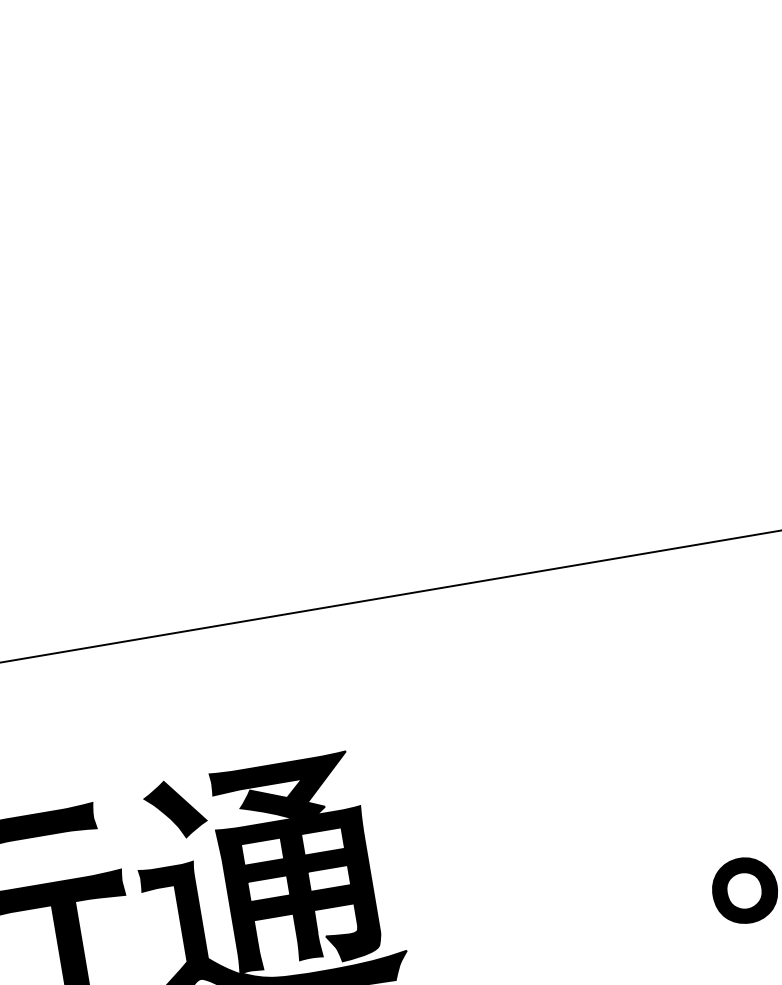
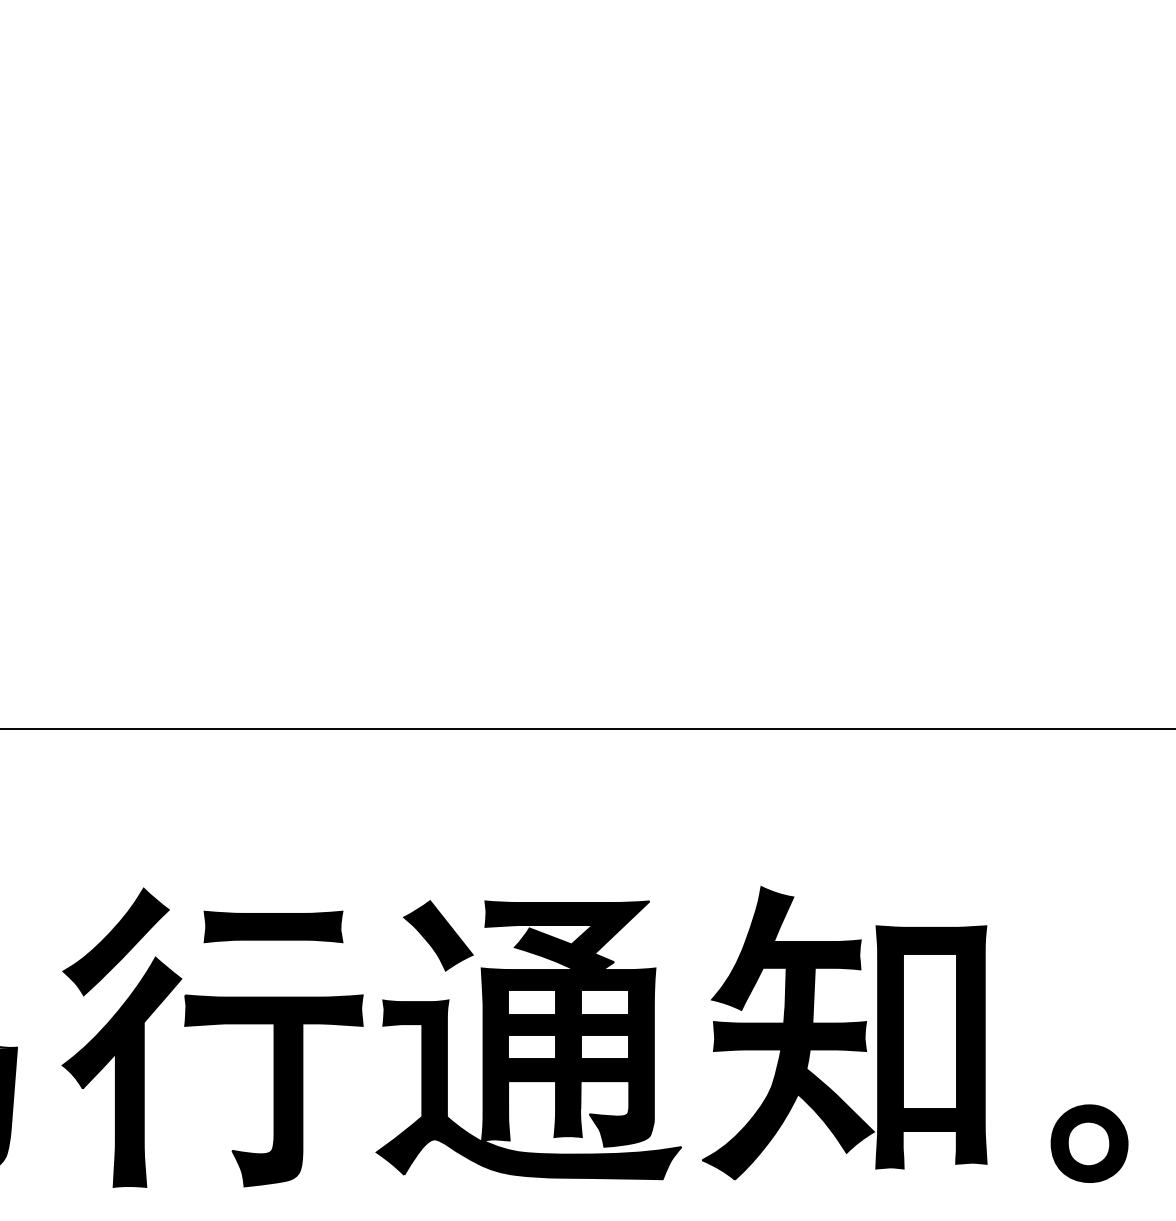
part: (526, 833) -> (844, 1033), added

